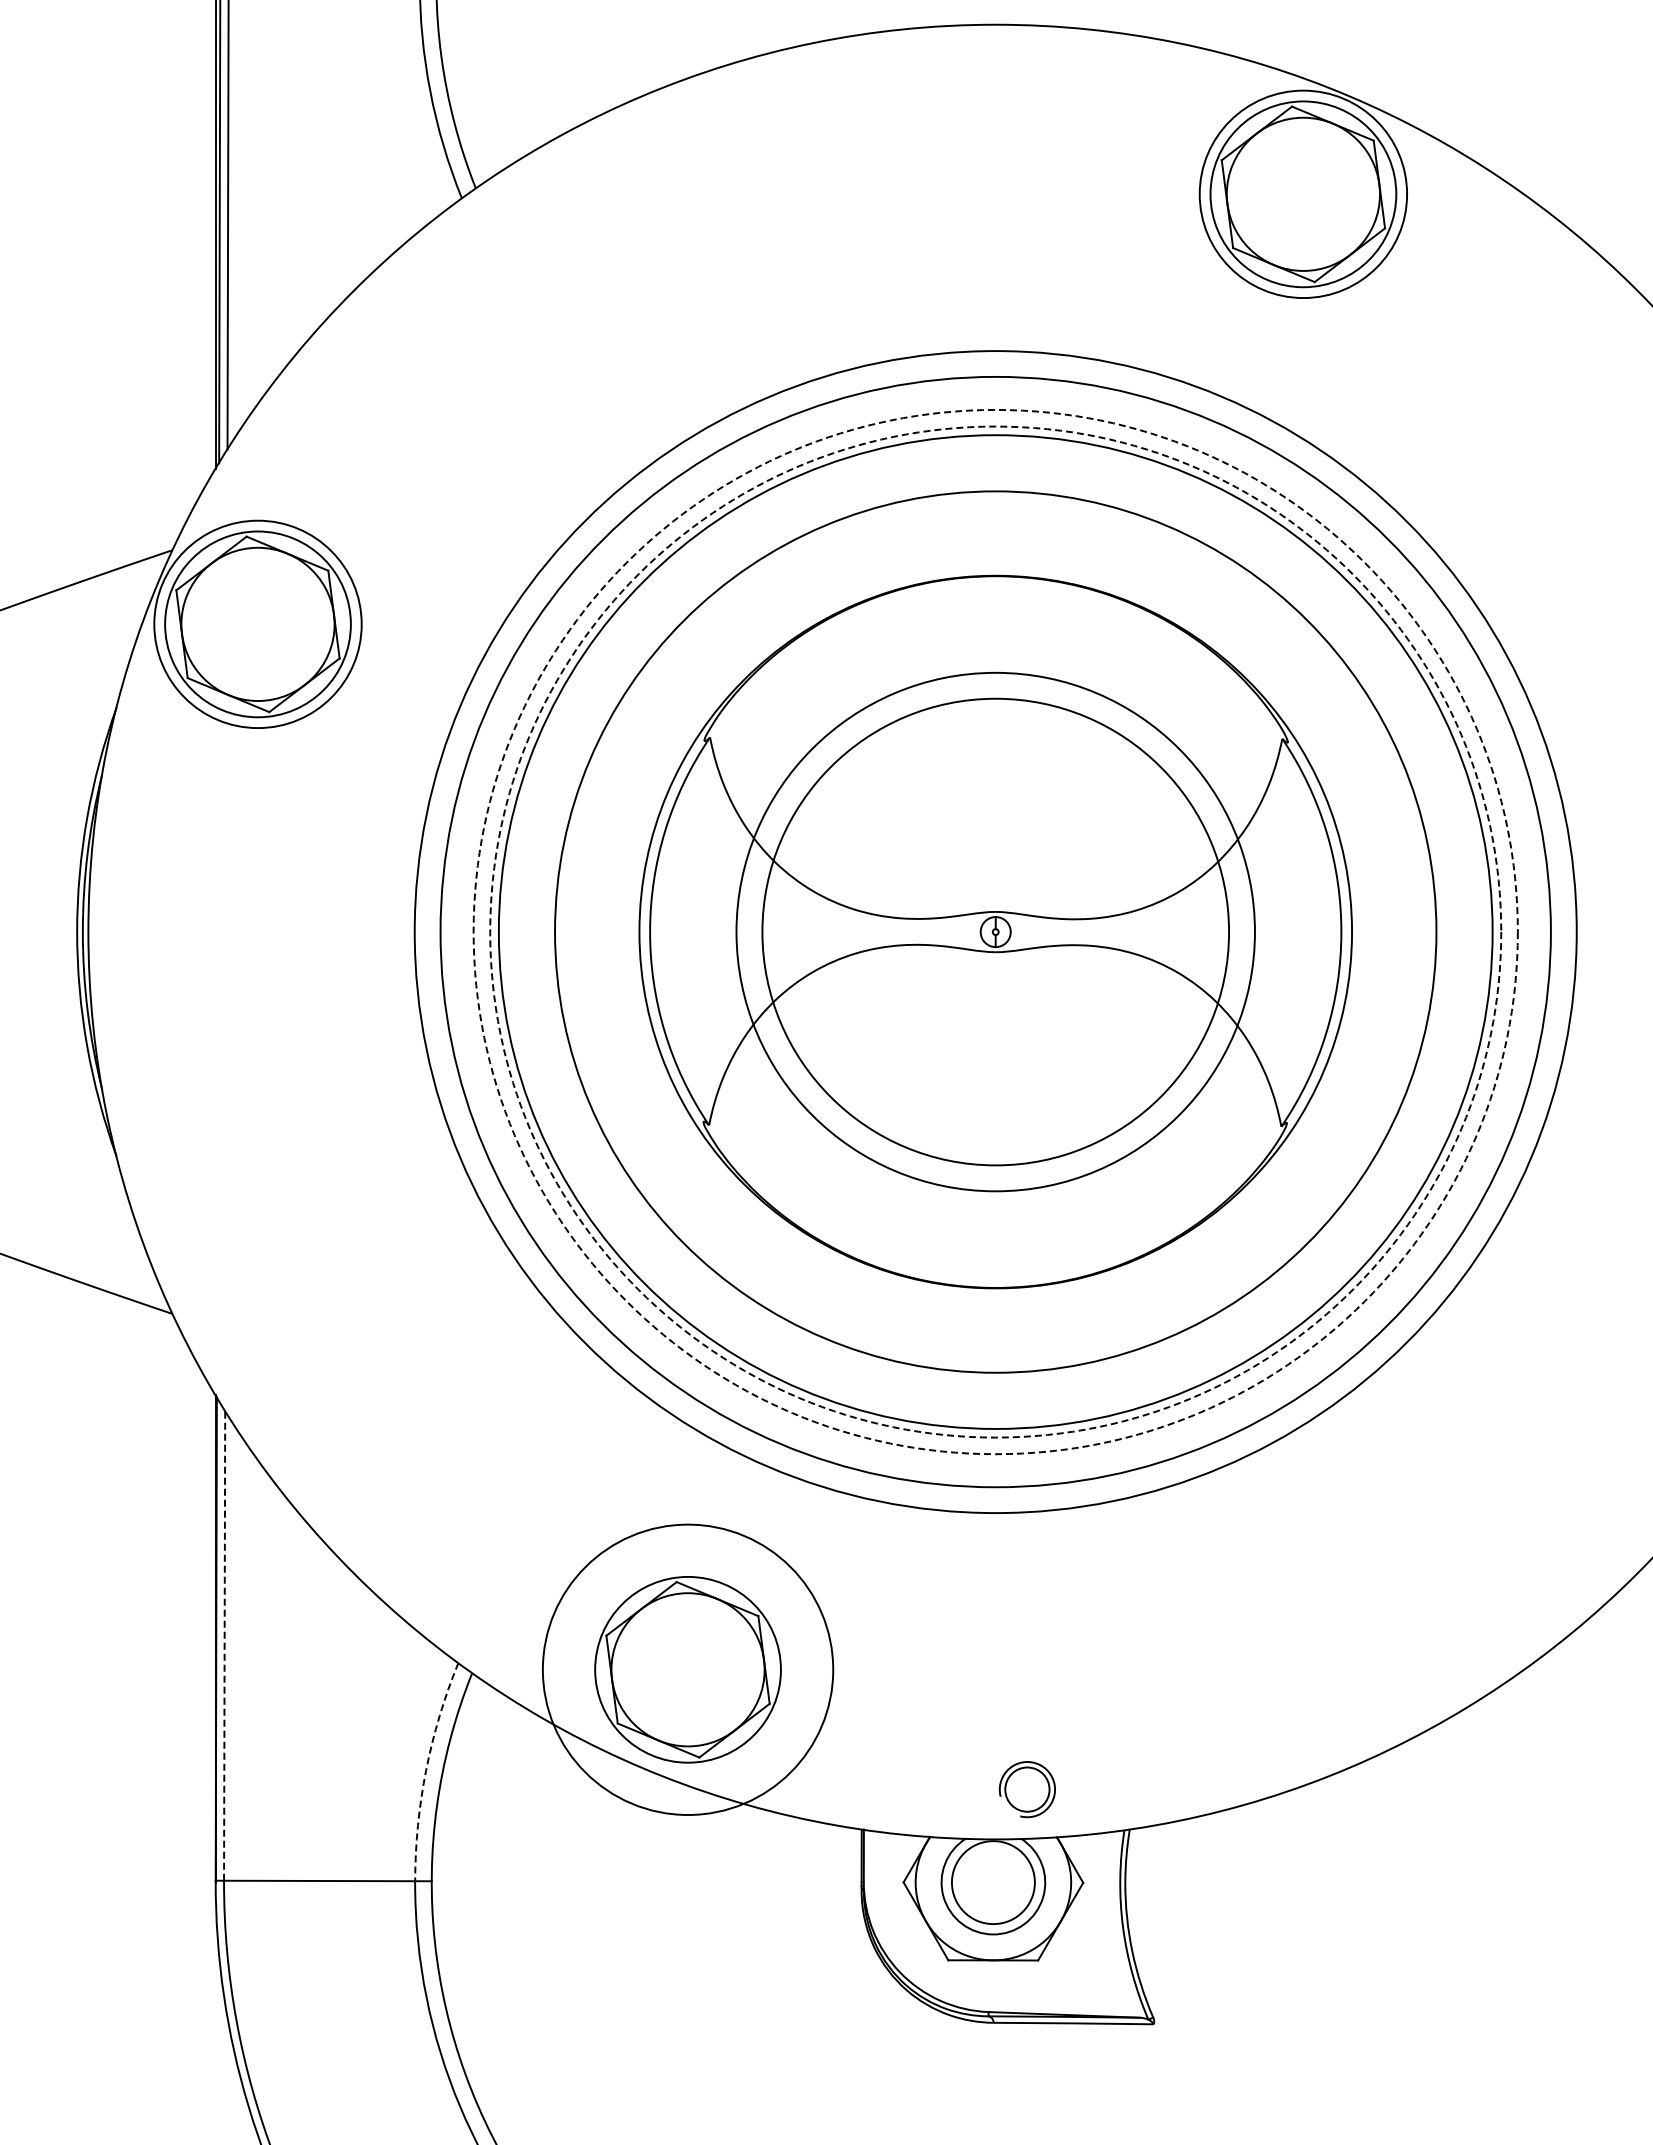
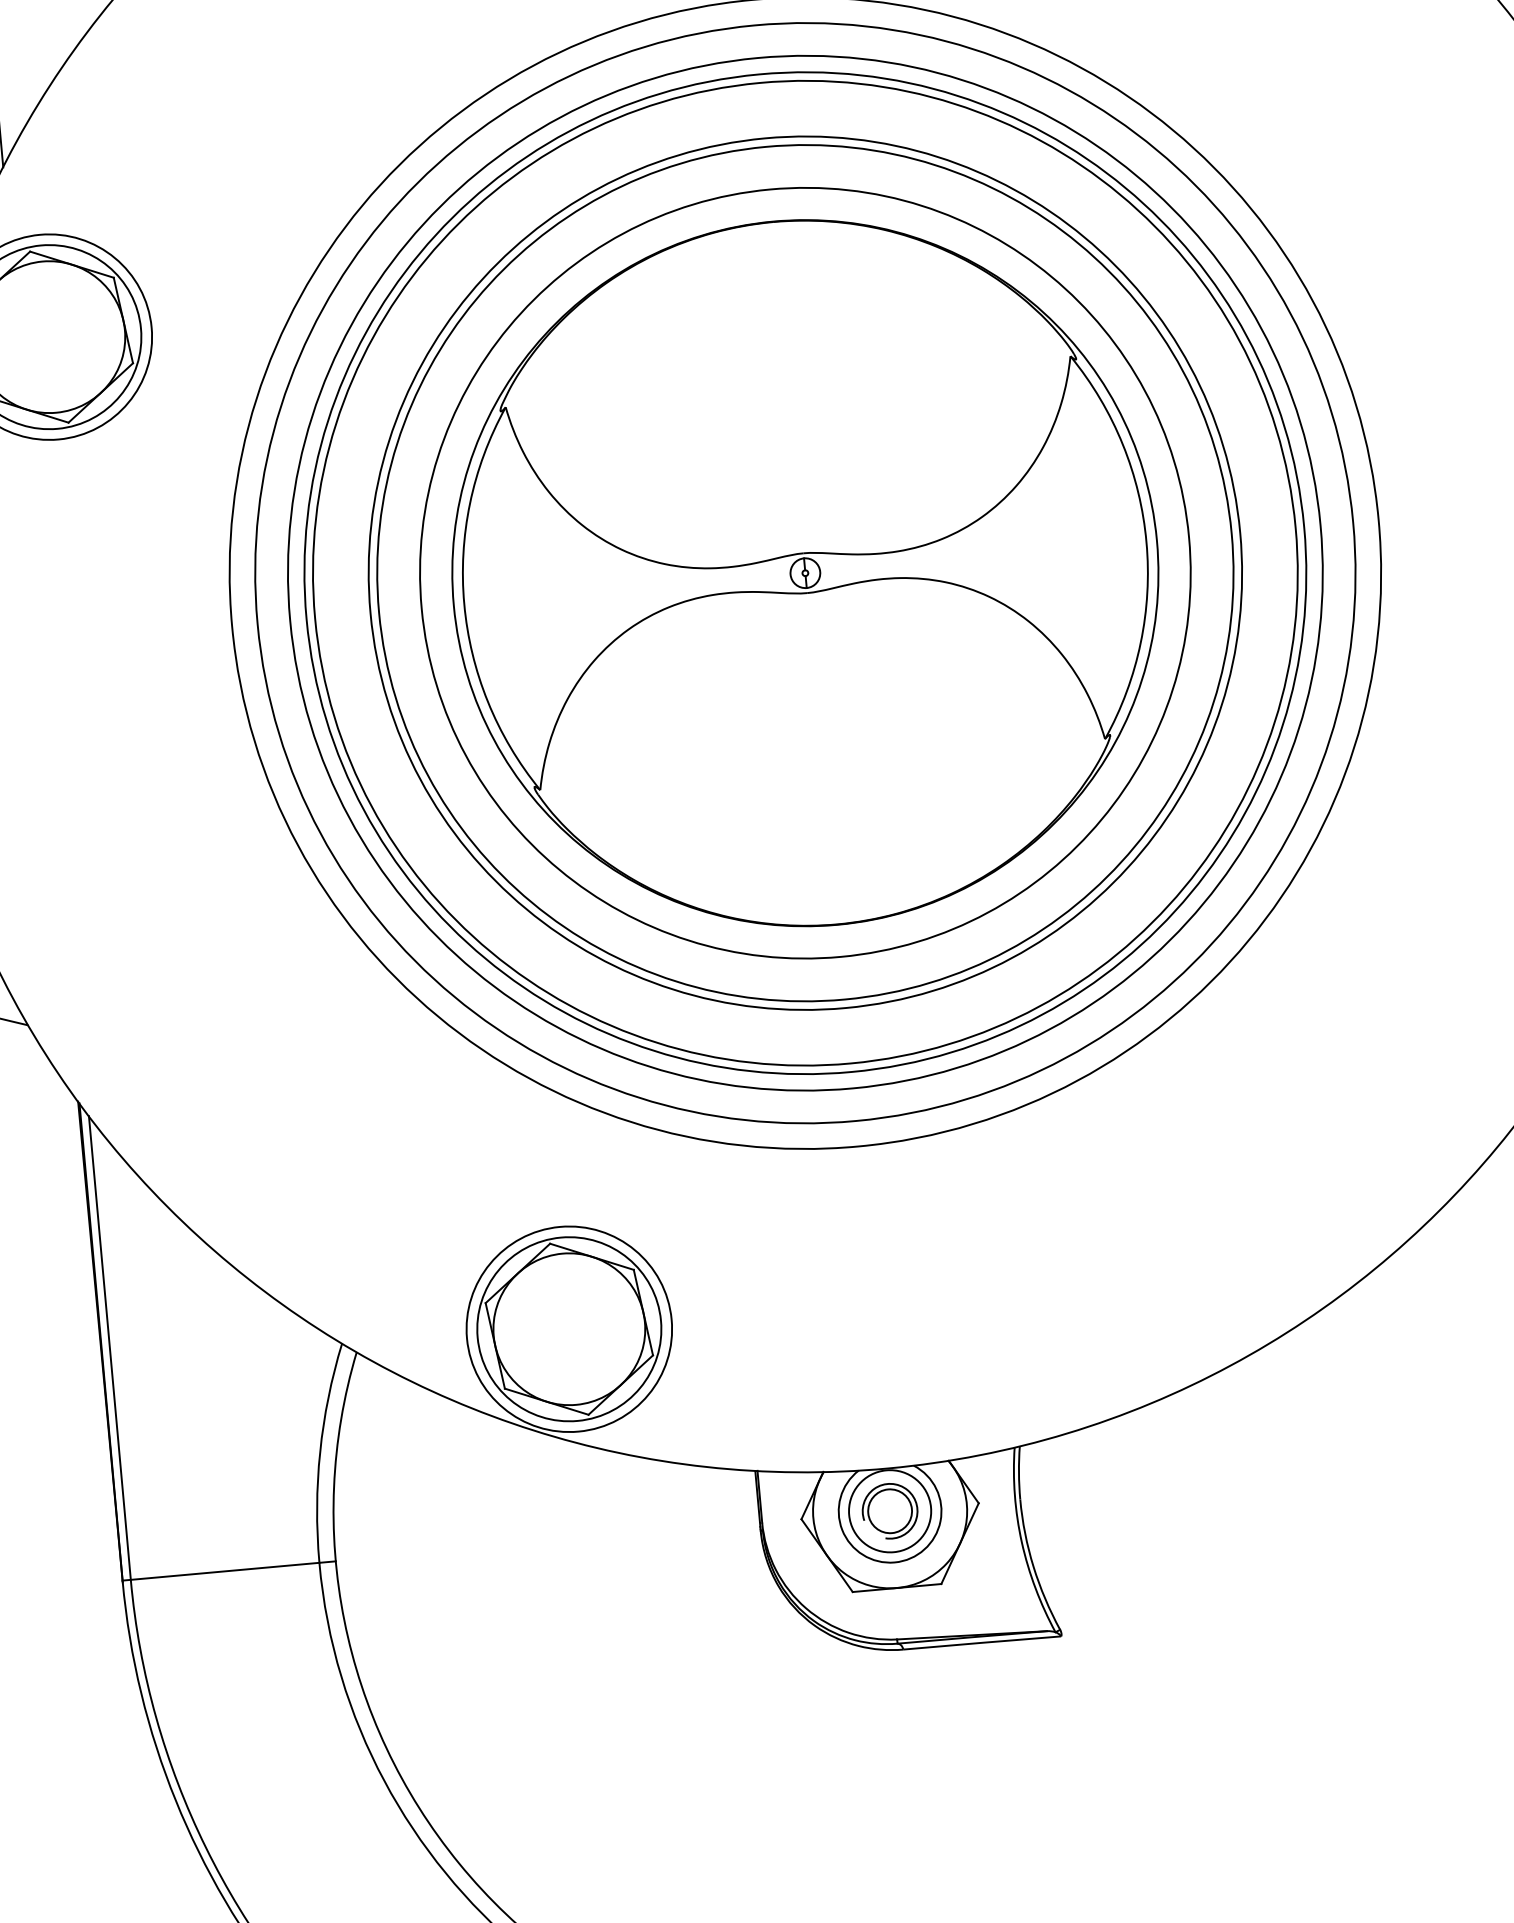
circle: (995, 931) -> (805, 572), dashed -> solid
circle: (995, 931) -> (805, 572), dashed -> solid
circle: (995, 931) -> (805, 572), size x1.67
circle: (995, 932) -> (805, 573), size x1.67
line: (224, 1645) -> (109, 1347), dashed -> solid
circle: (687, 1669) -> (568, 1329), size x0.71
arc: (426, 1770) -> (320, 1452), dashed -> solid
part: (1026, 1789) -> (889, 1511), moved

